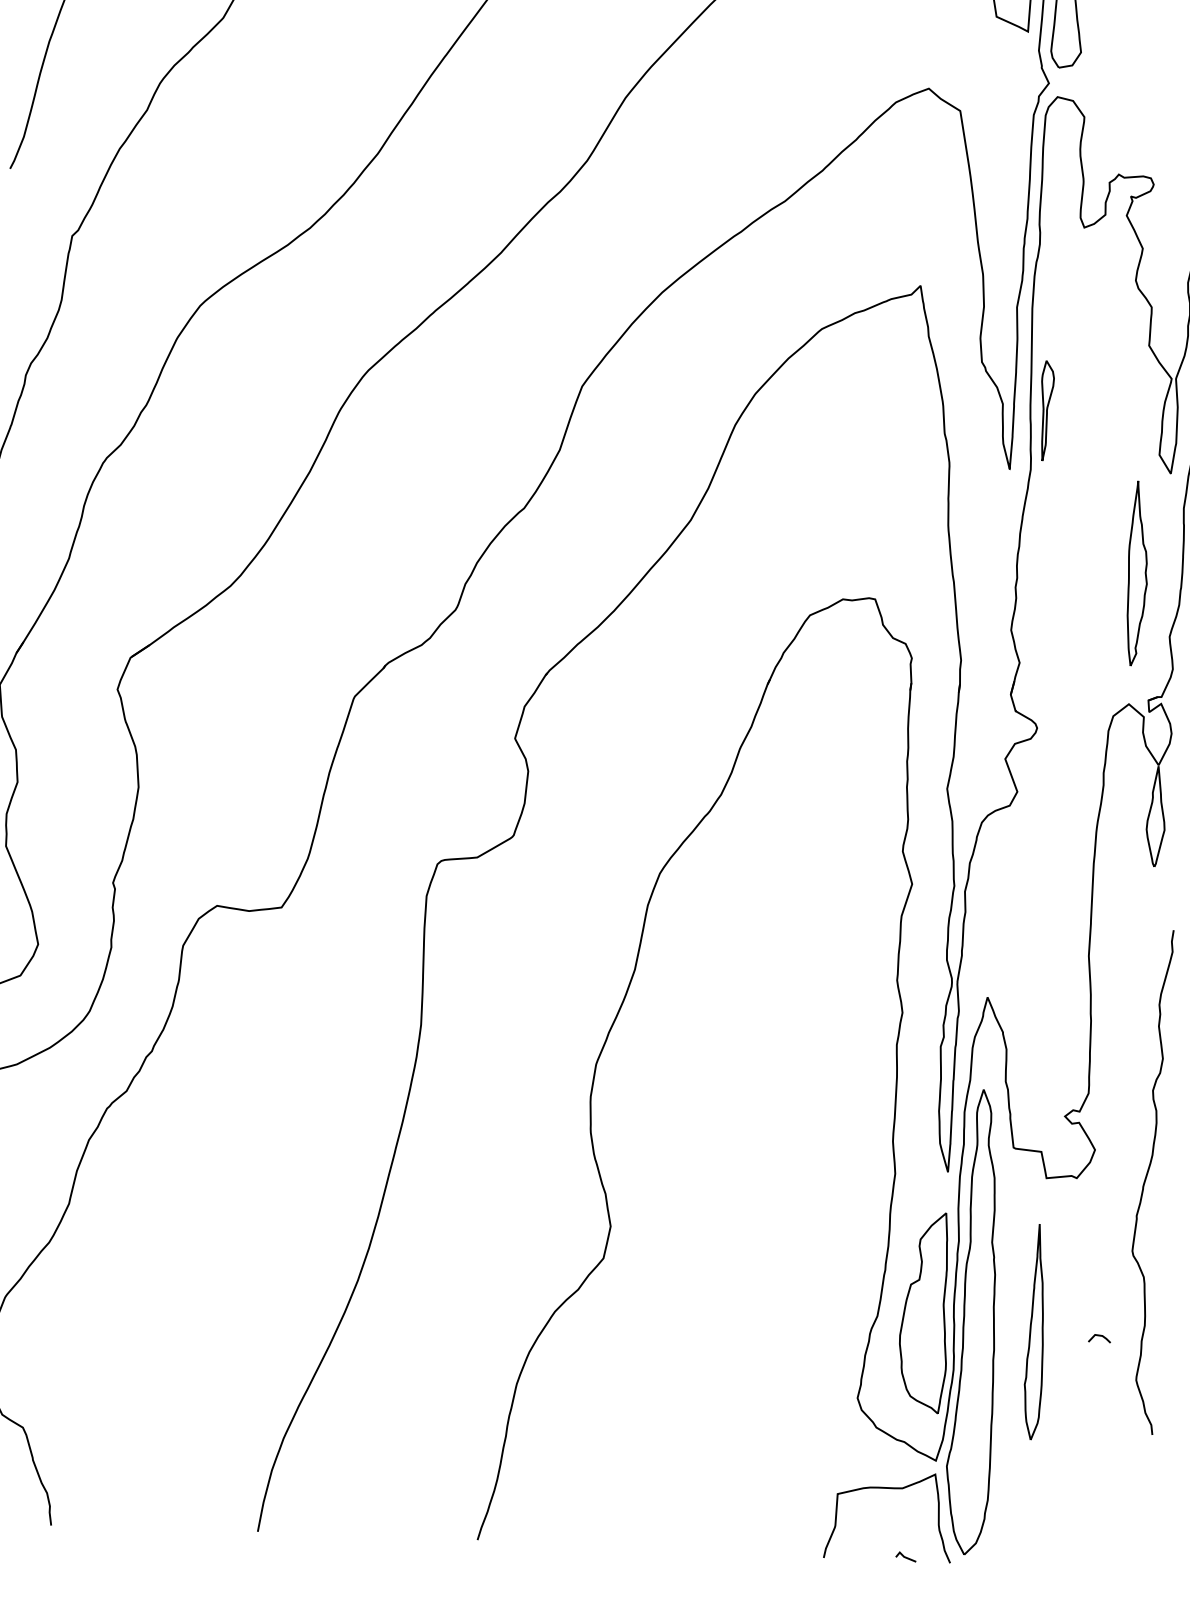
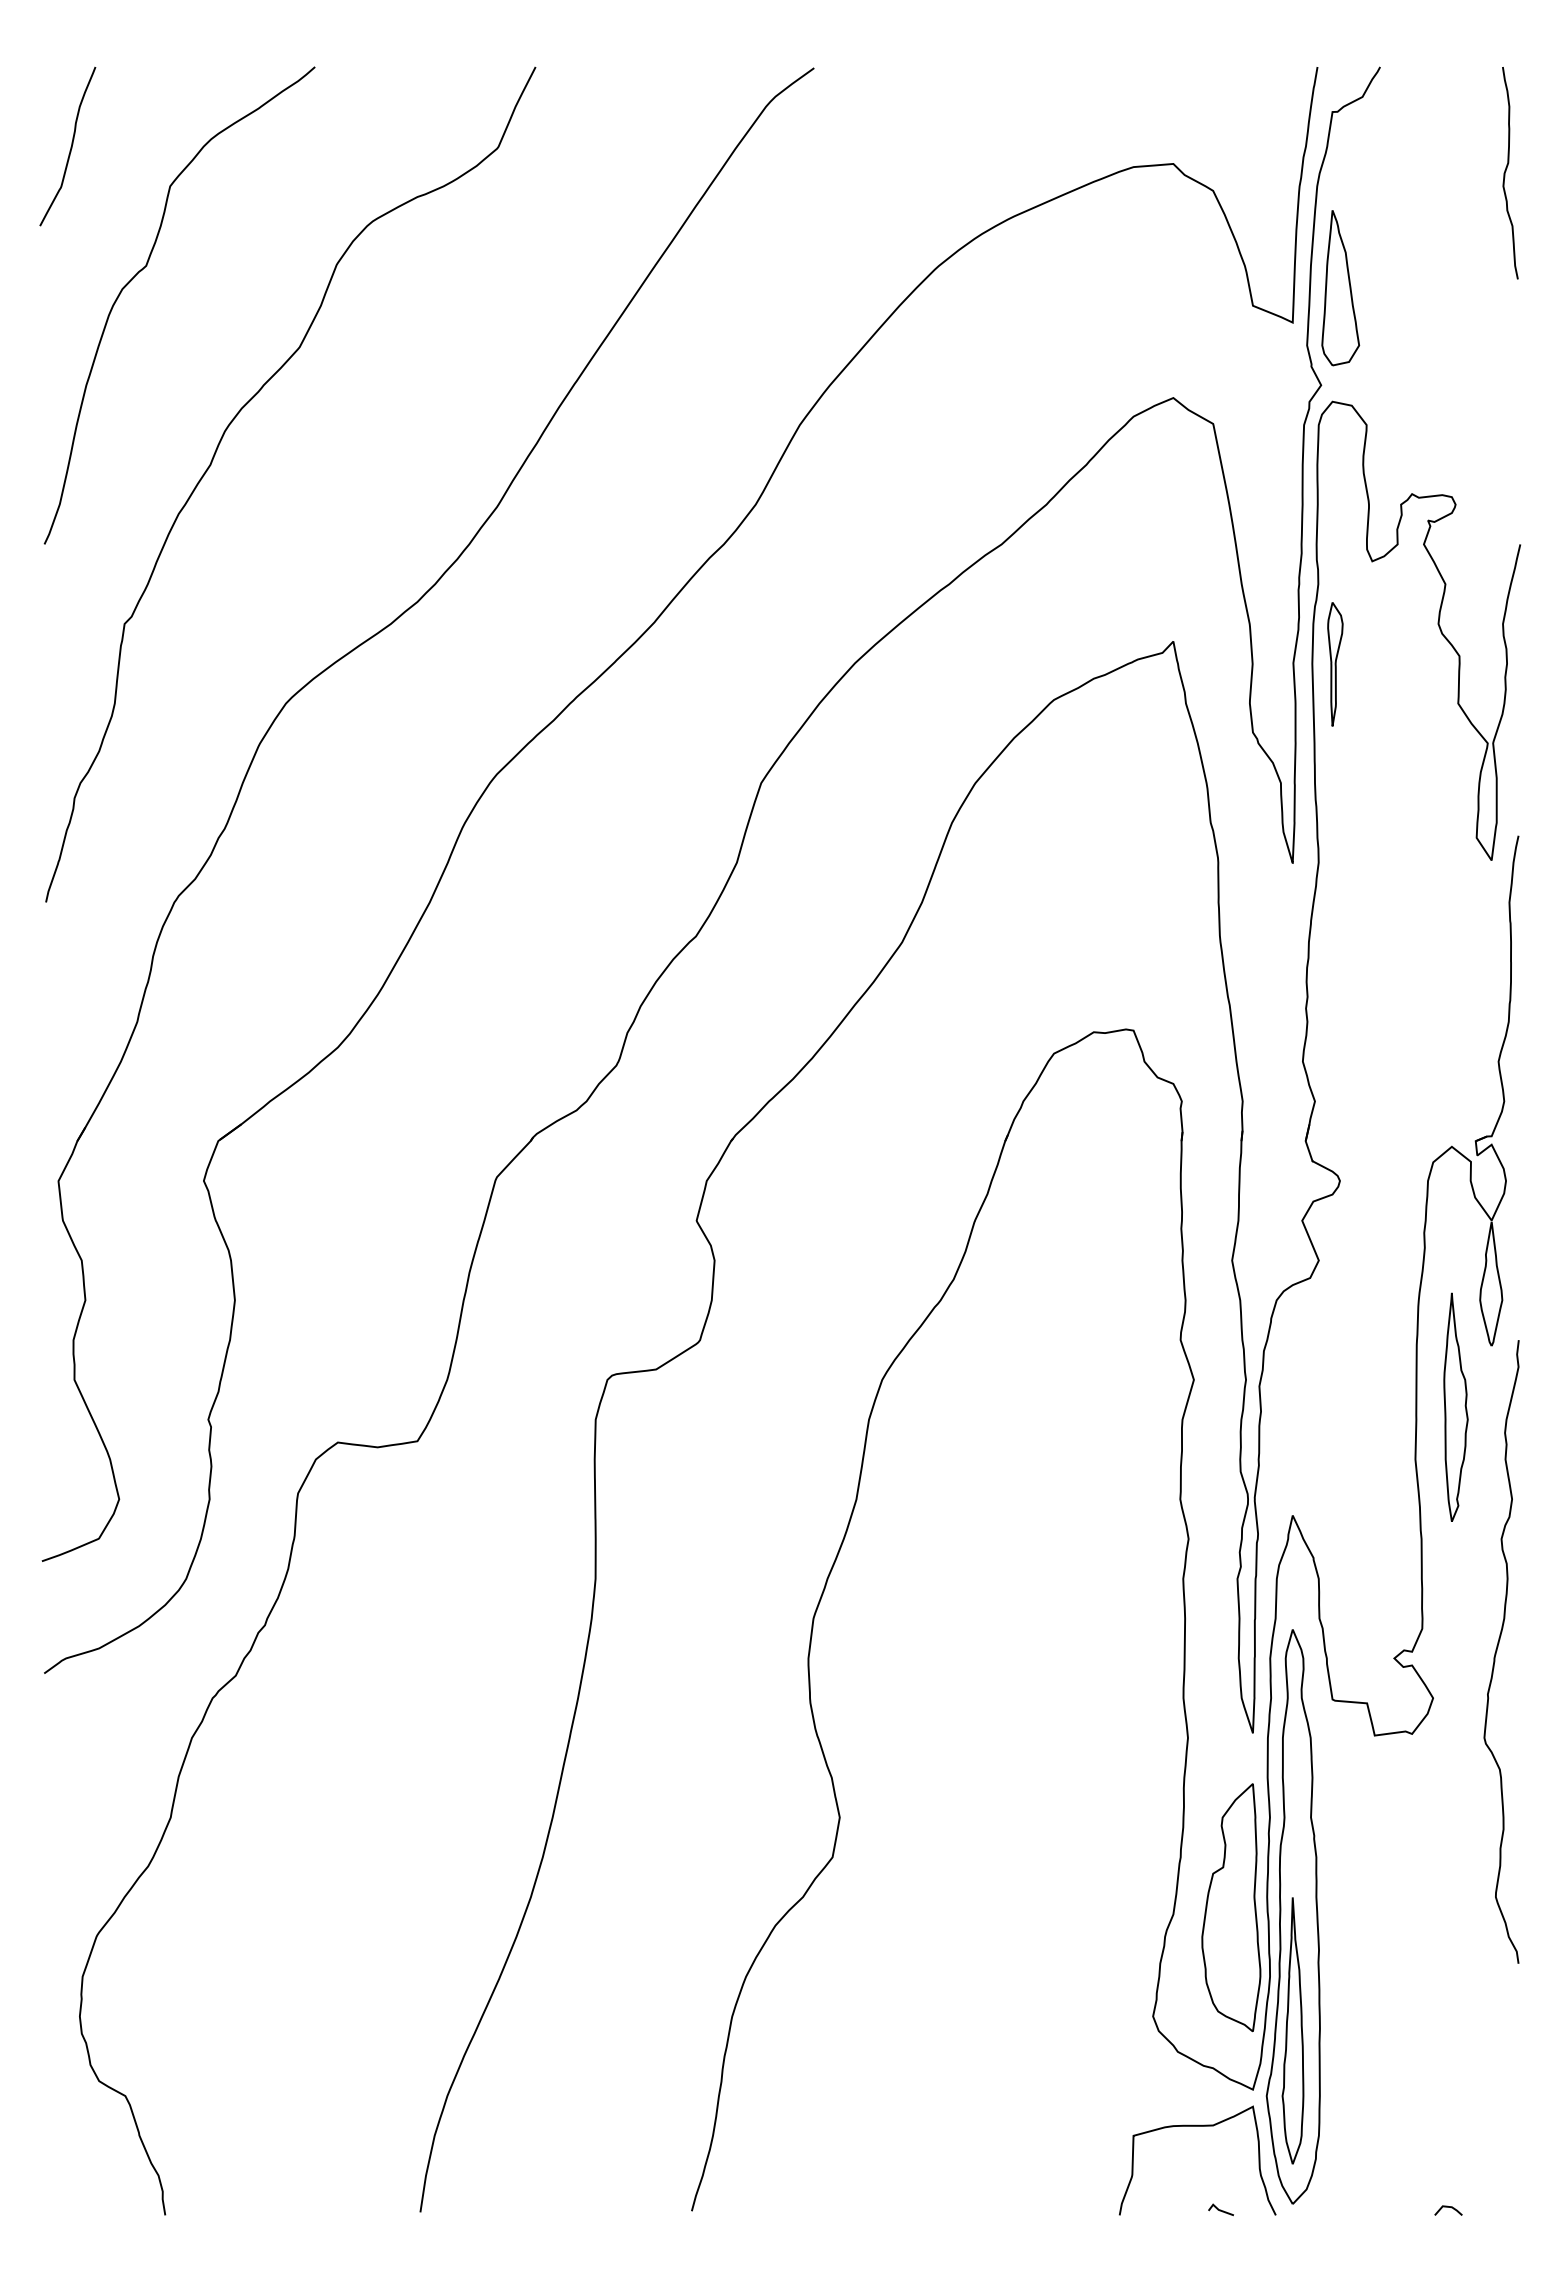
part: (1046, 411) -> (1335, 664), moved
part: (1137, 572) -> (1455, 1406), moved
curve: (1145, 1181) -> (1497, 1651), moved
part: (1035, 1331) -> (1292, 2030), moved
line: (1099, 1336) -> (1448, 2207), moved

